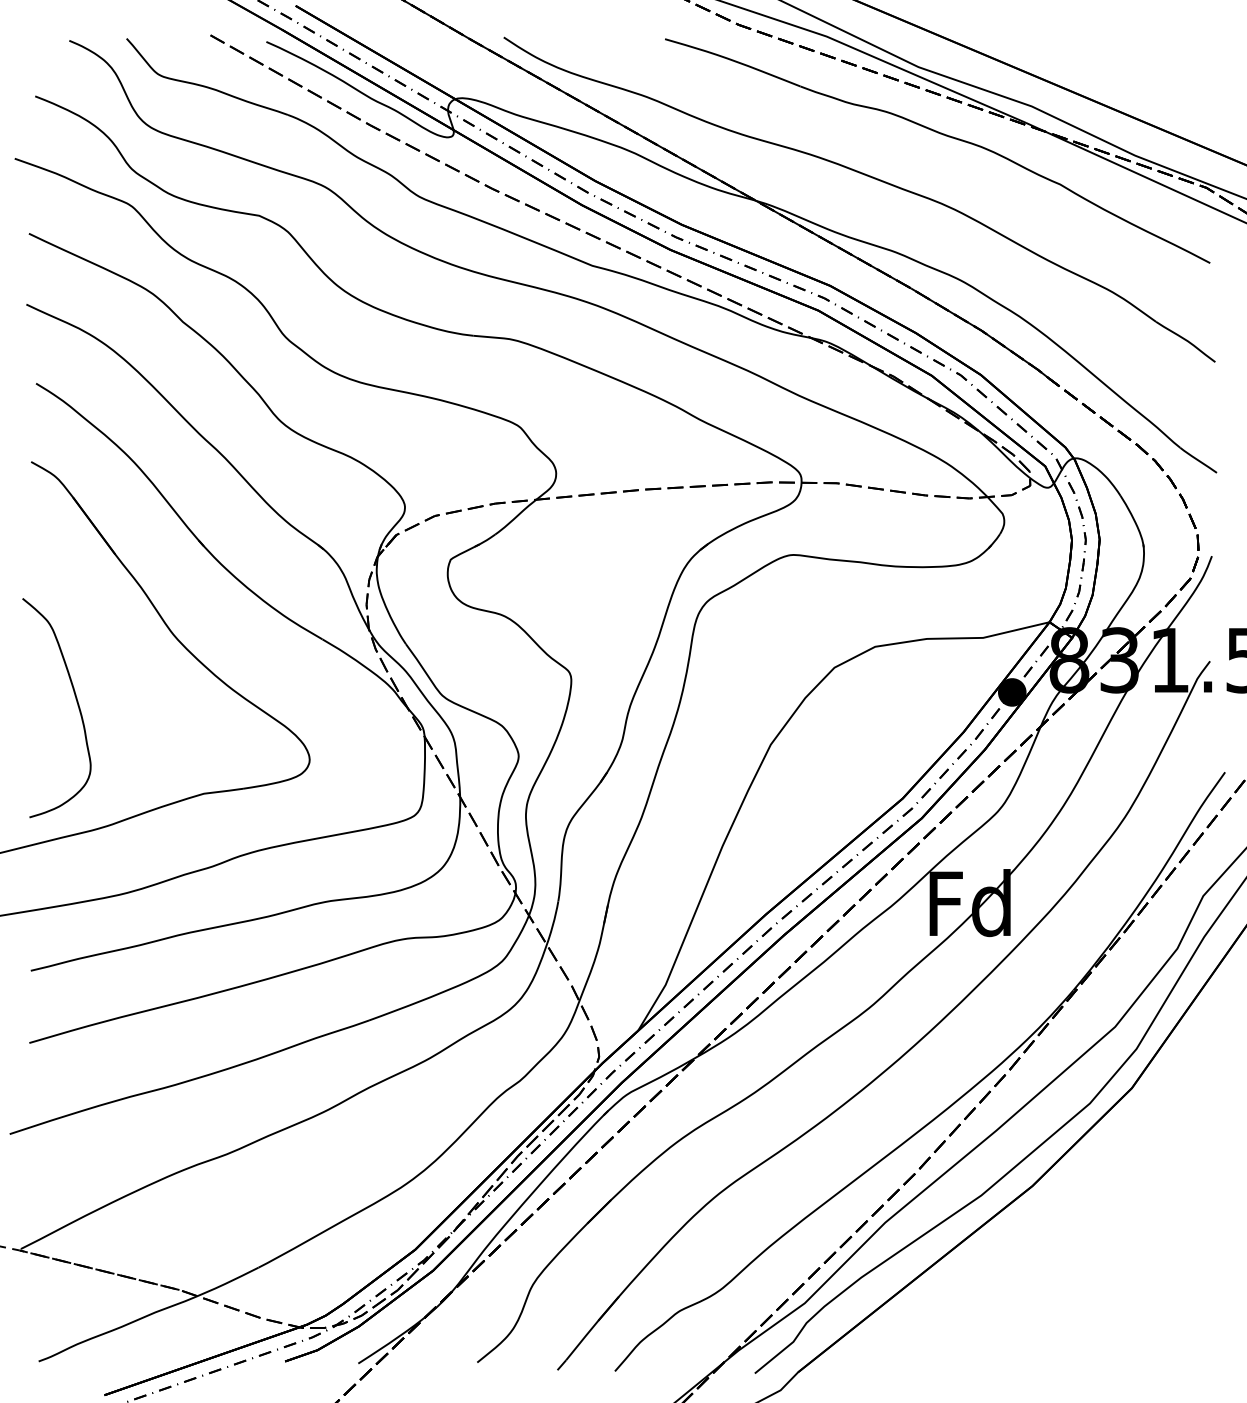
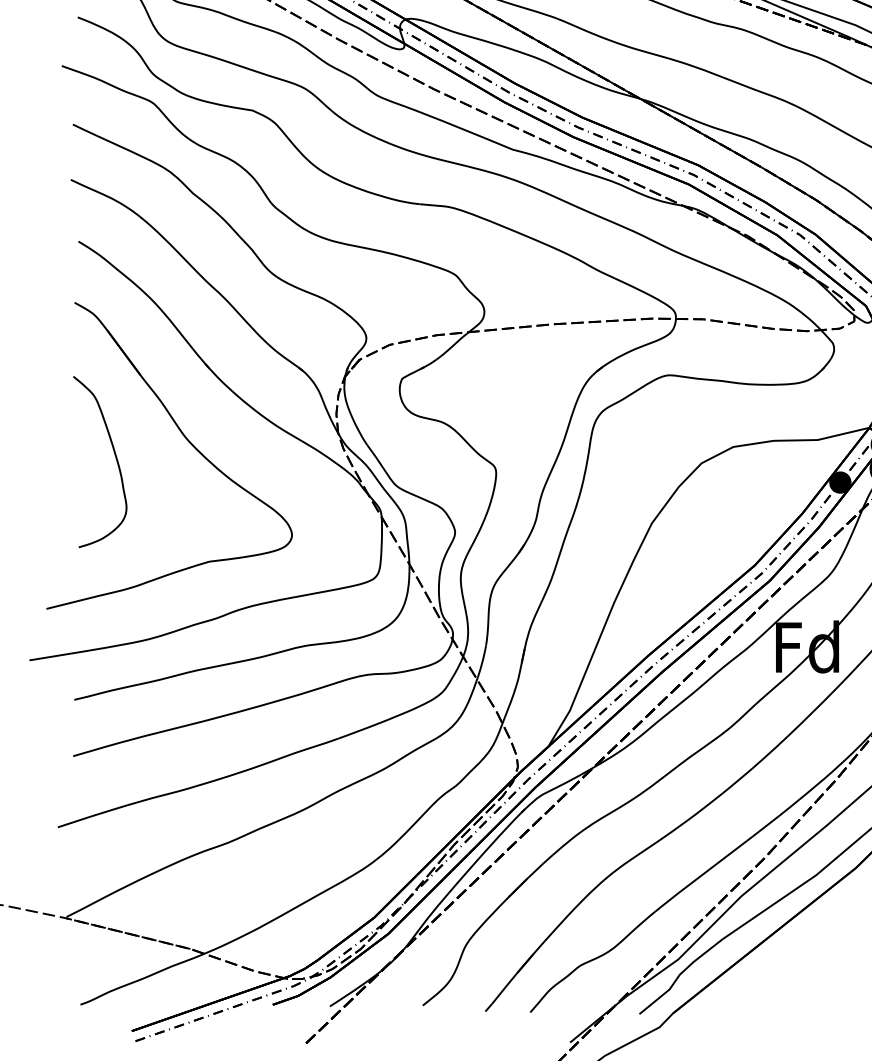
curve: (76, 702) -> (115, 457), moved

